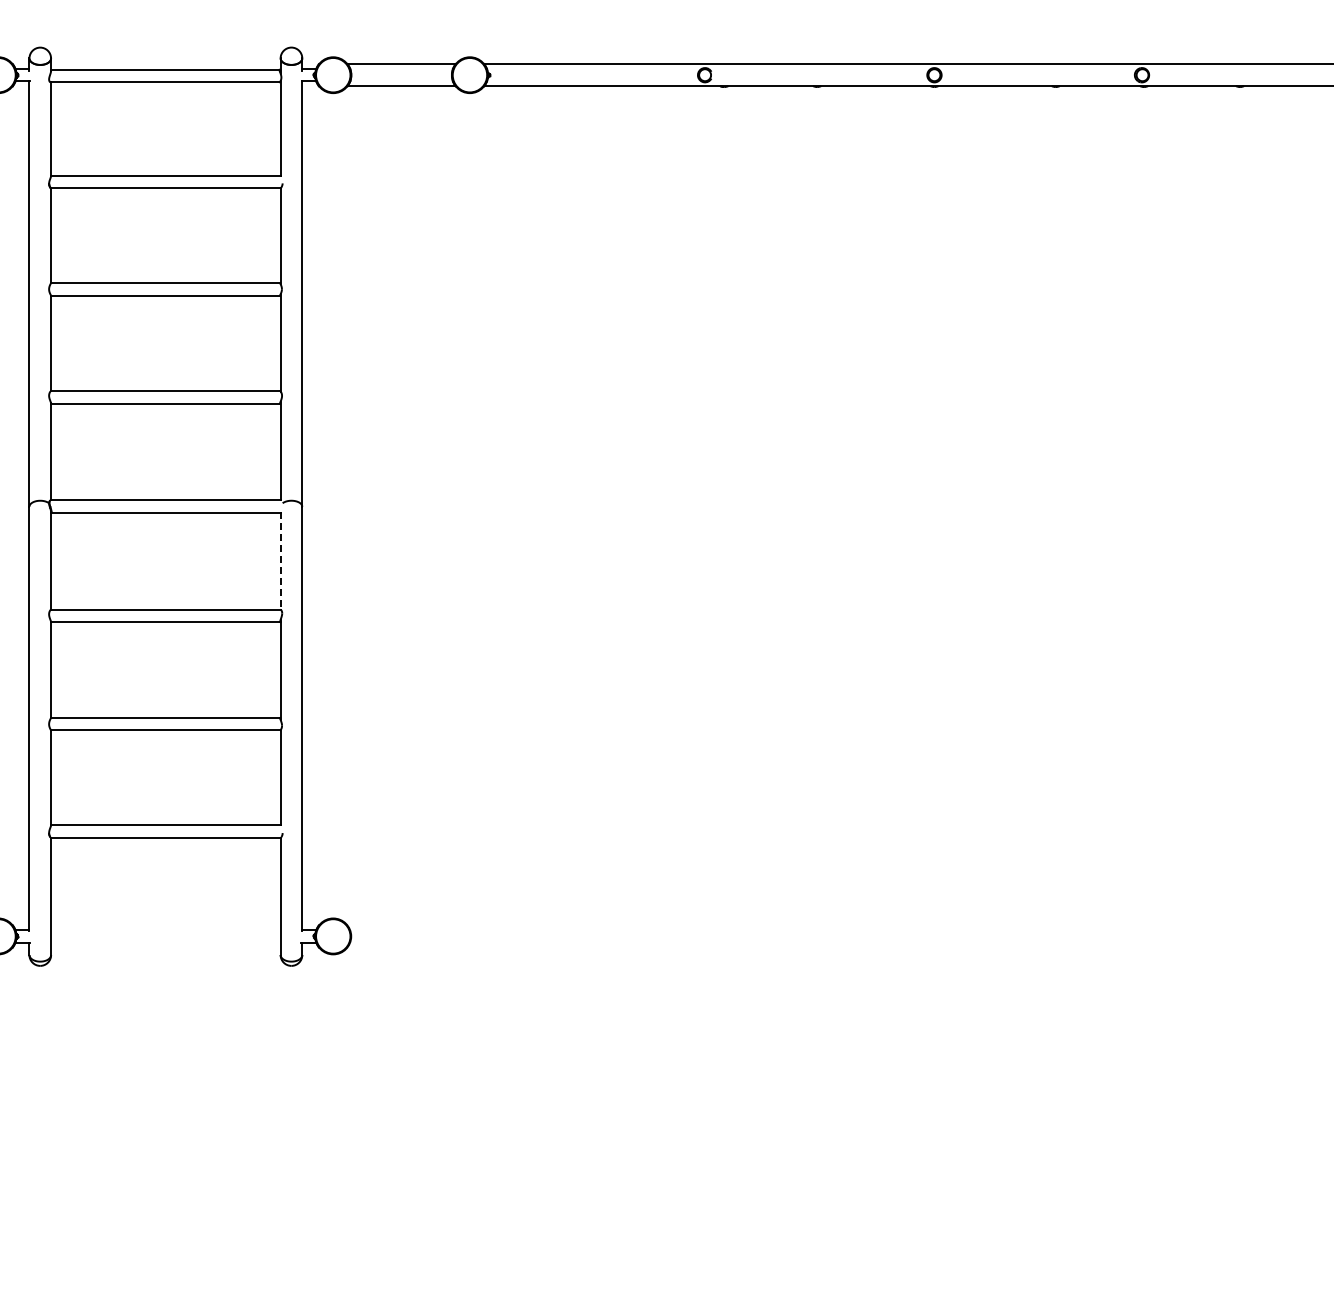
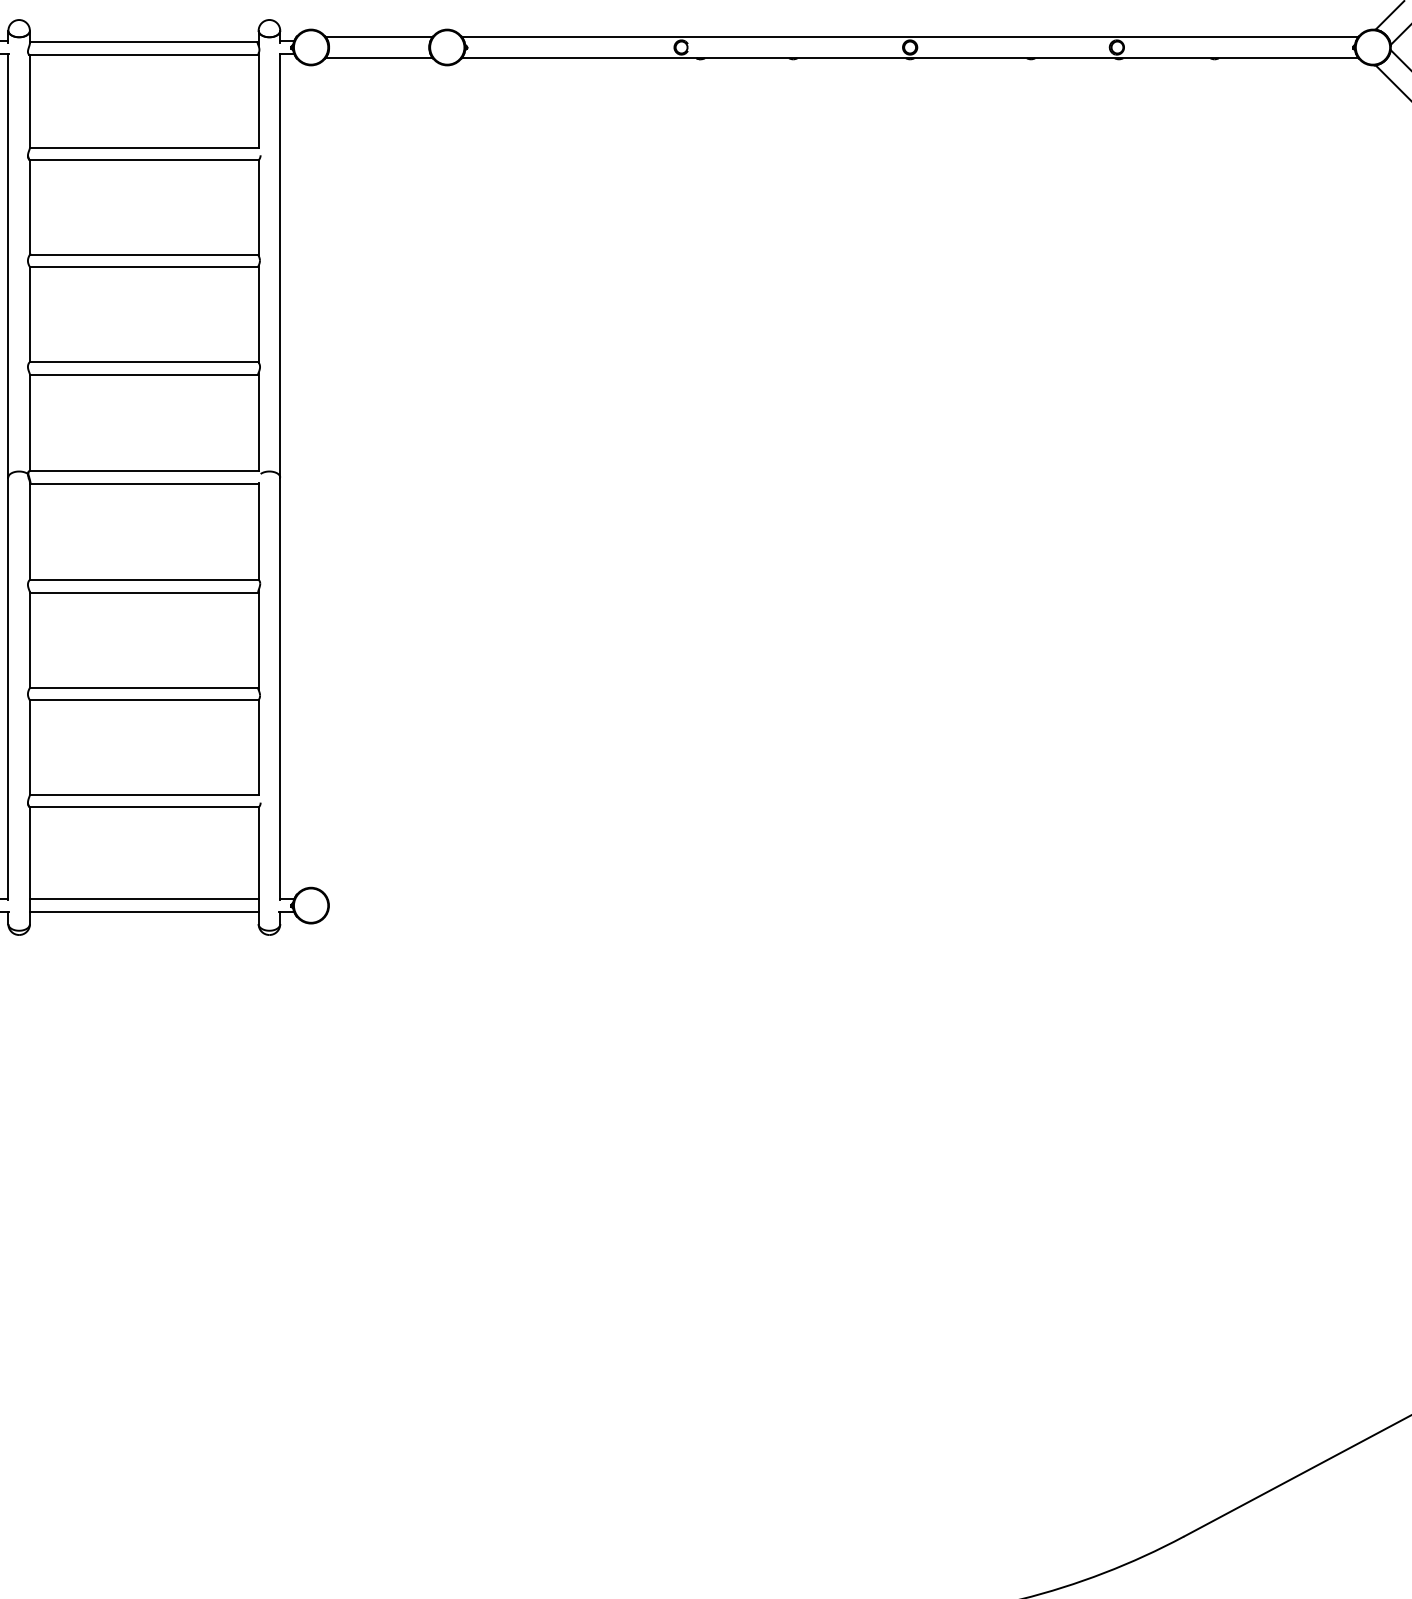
line: (280, 560) -> (258, 531), dashed -> solid
line: (165, 930) -> (143, 899), added
line: (165, 942) -> (143, 911), added

